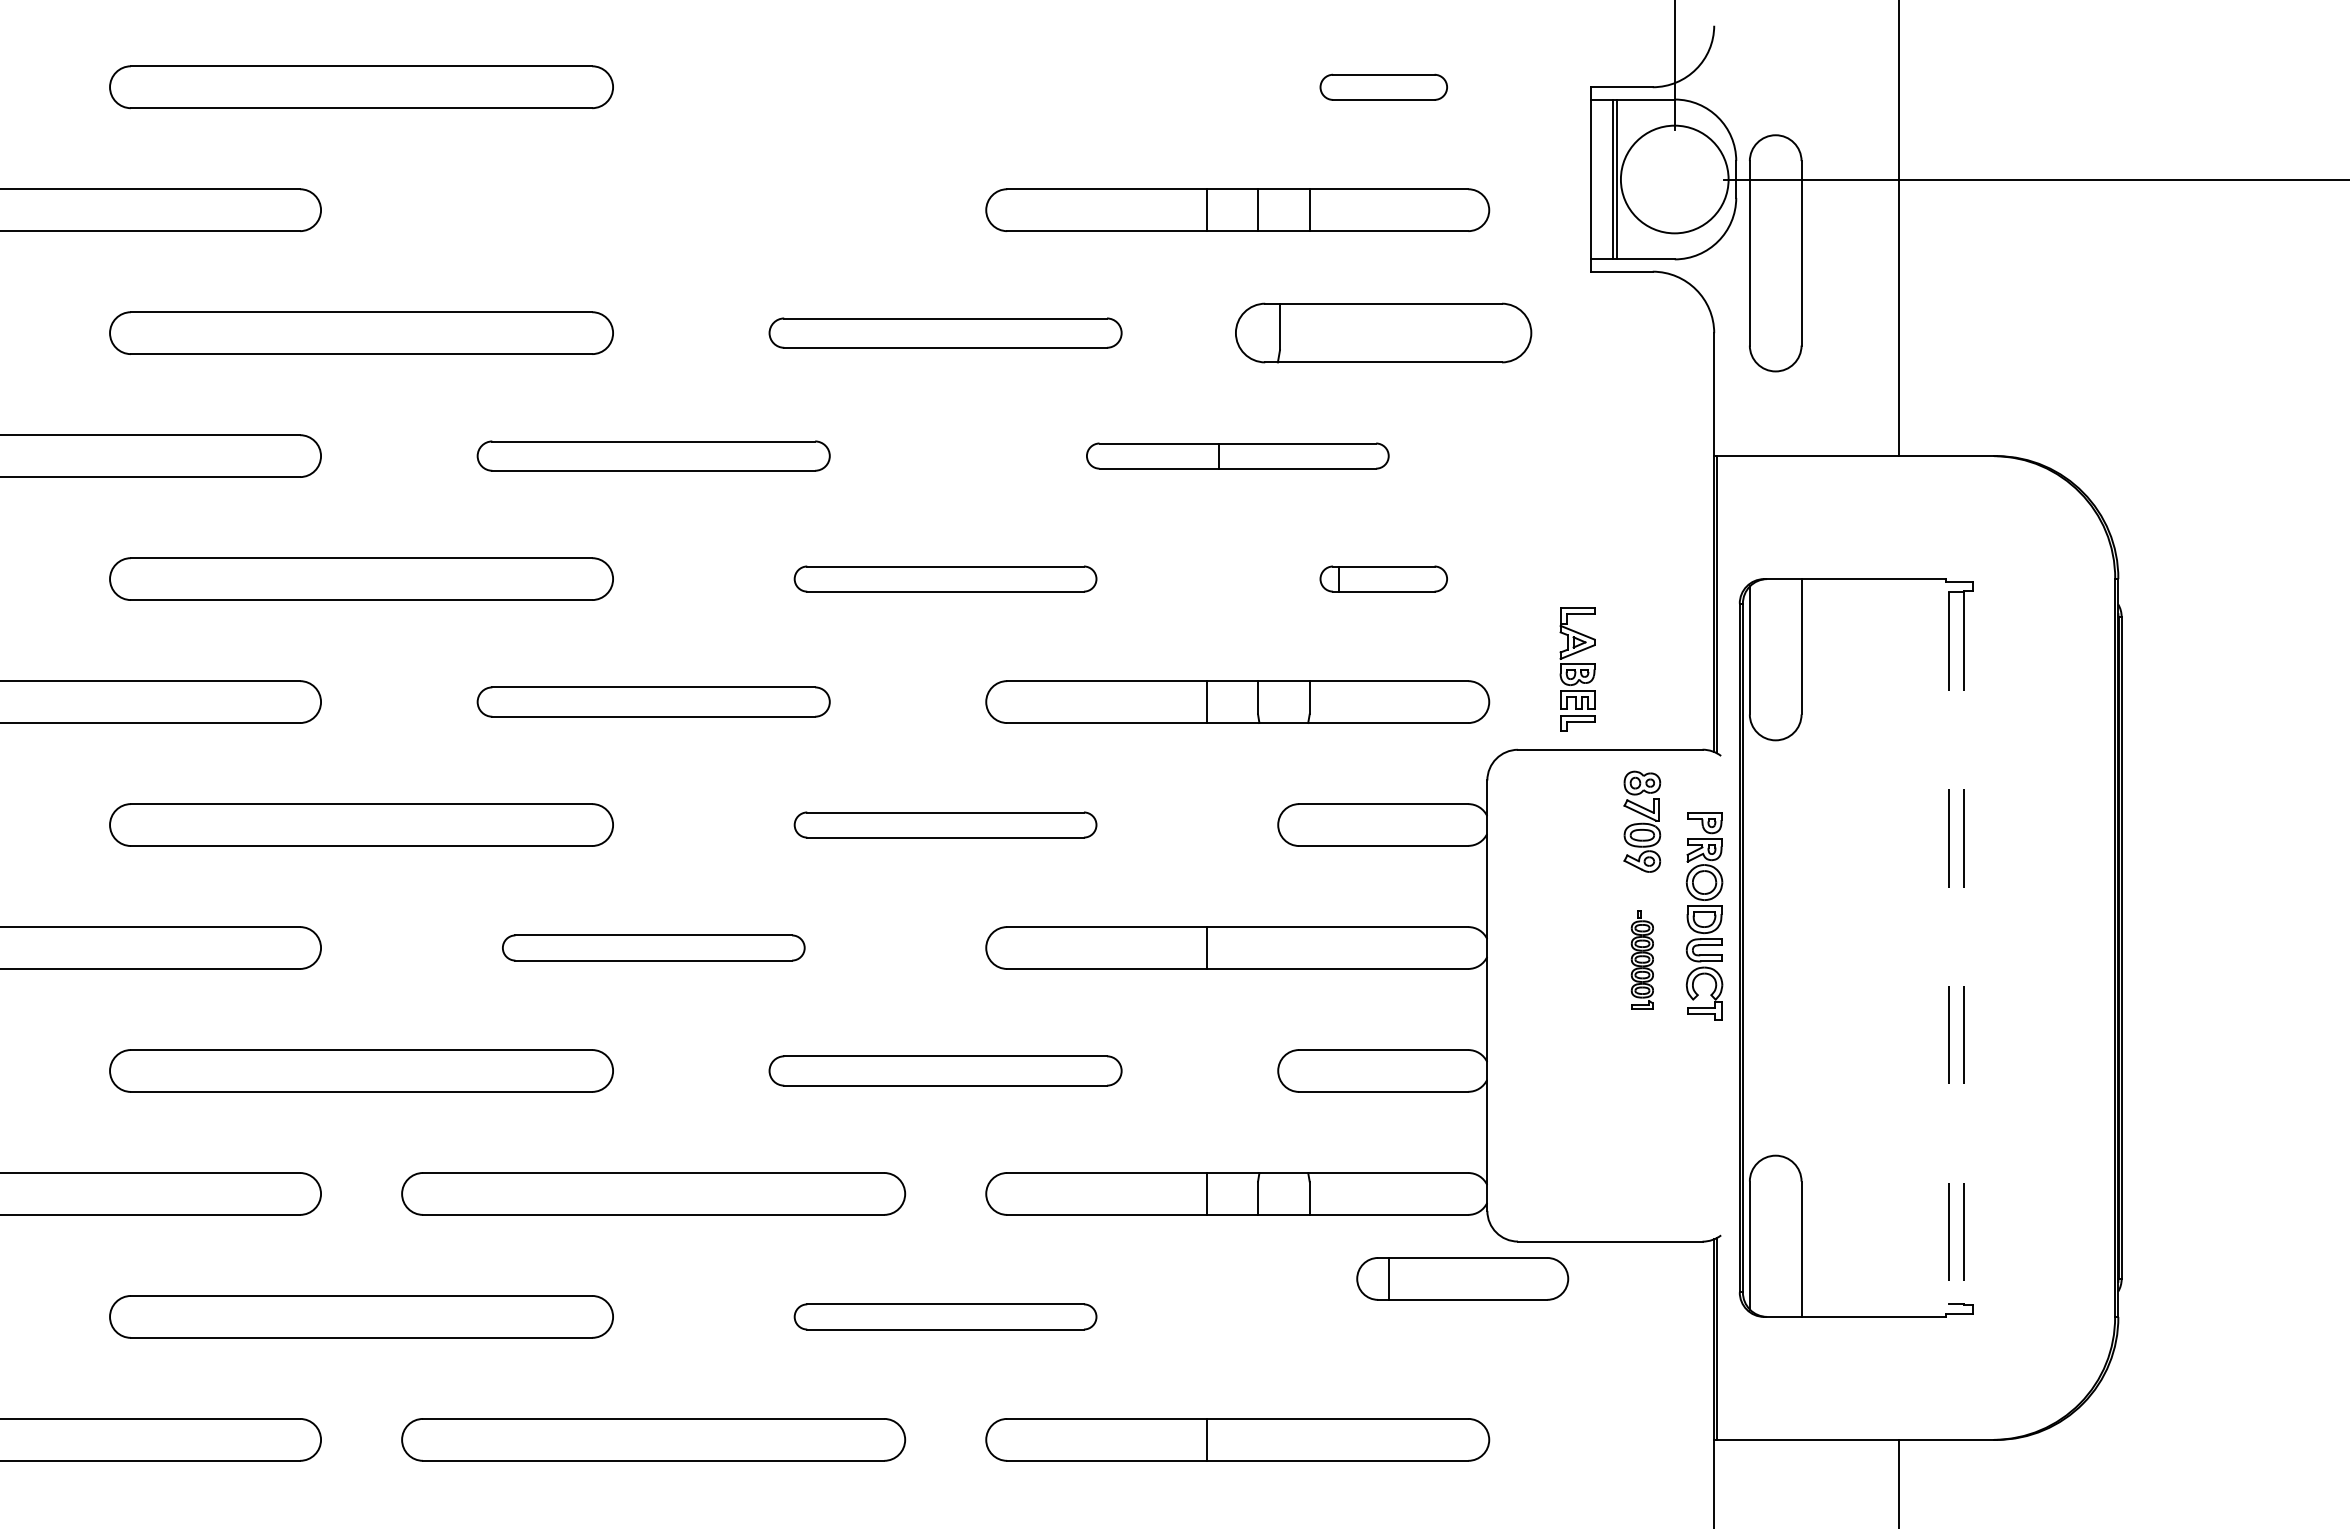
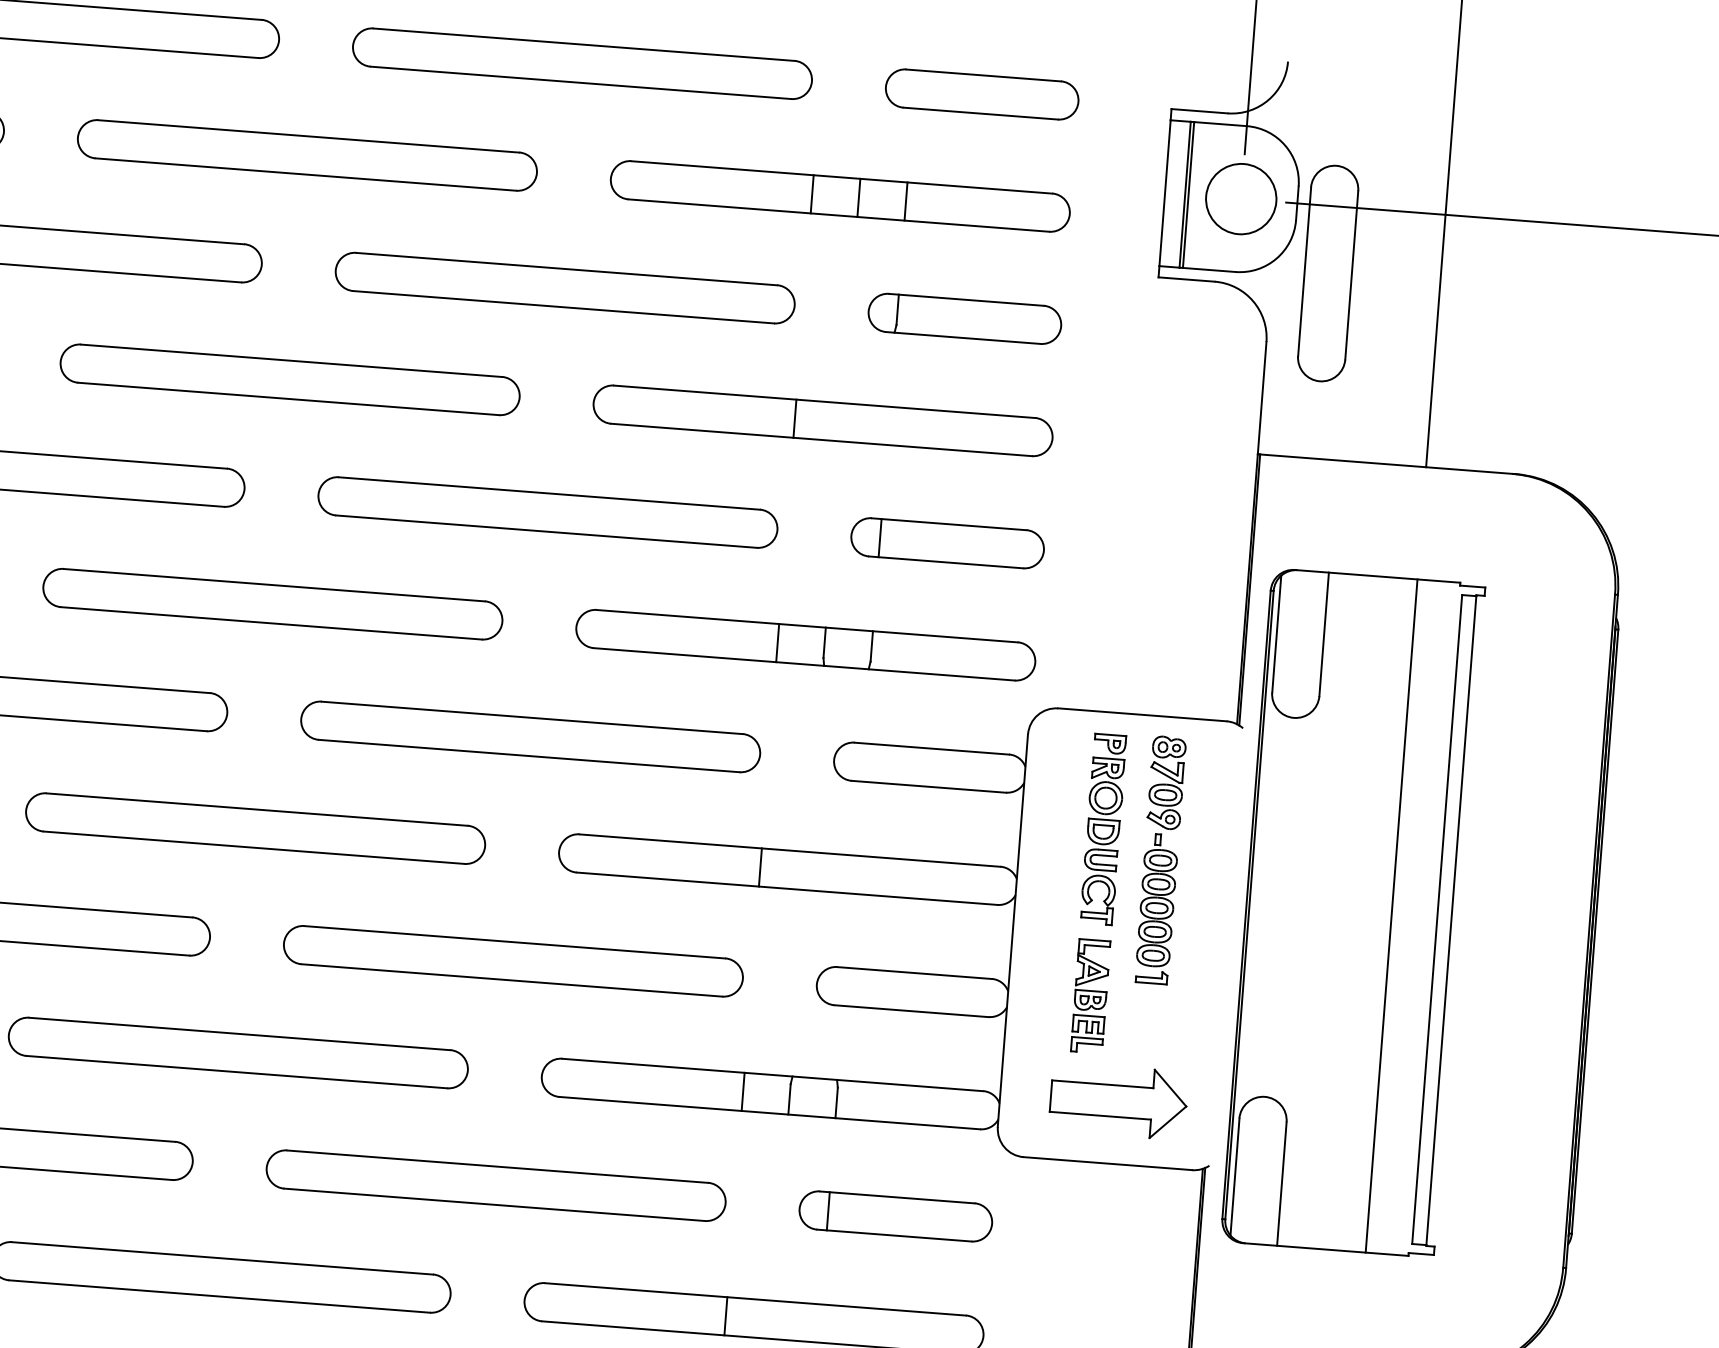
part: (945, 87) -> (582, 63), added
part: (1383, 87) -> (981, 94), size x1.67
circle: (1674, 179) -> (1241, 199), size x0.71
part: (653, 209) -> (307, 154), added
part: (945, 332) -> (565, 287), size x1.43
part: (1383, 333) -> (964, 319), size x0.71
part: (653, 455) -> (290, 379), size x1.43
part: (1237, 455) -> (822, 420), size x1.67
part: (945, 578) -> (547, 511), size x1.67
part: (1383, 578) -> (947, 542), size x1.67
part: (1577, 669) -> (1090, 996), moved
part: (653, 701) -> (272, 603), size x1.43
part: (945, 824) -> (530, 736), size x1.67
part: (1704, 916) -> (1103, 829), moved
part: (653, 947) -> (255, 828), size x1.67
line: (1898, 947) -> (1391, 915), added
line: (1948, 948) -> (1437, 919), dashed -> solid
line: (1964, 948) -> (1451, 921), dashed -> solid
part: (1642, 959) -> (1157, 908), size x1.67
part: (945, 1070) -> (513, 960), size x1.43
part: (1617, 1172) -> (1119, 1101), added
part: (1462, 1278) -> (895, 1216), moved
part: (945, 1316) -> (496, 1185), size x1.67

